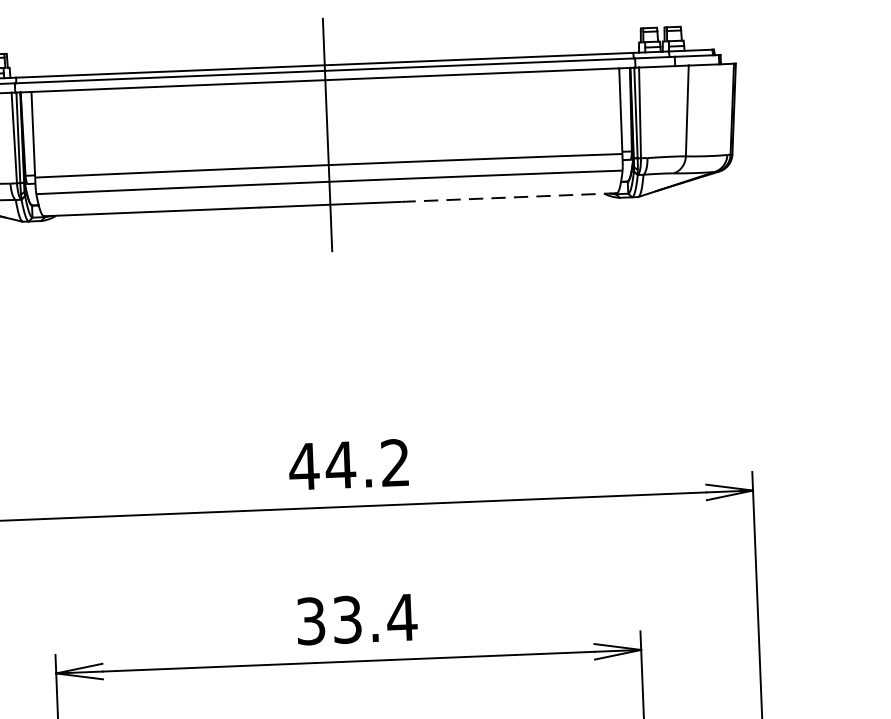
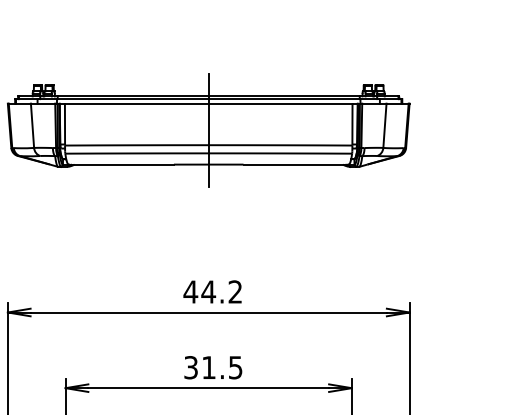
line: (509, 197) -> (296, 164), dashed -> solid
text: (375, 618) -> (222, 367), 33.4 -> 31.5

